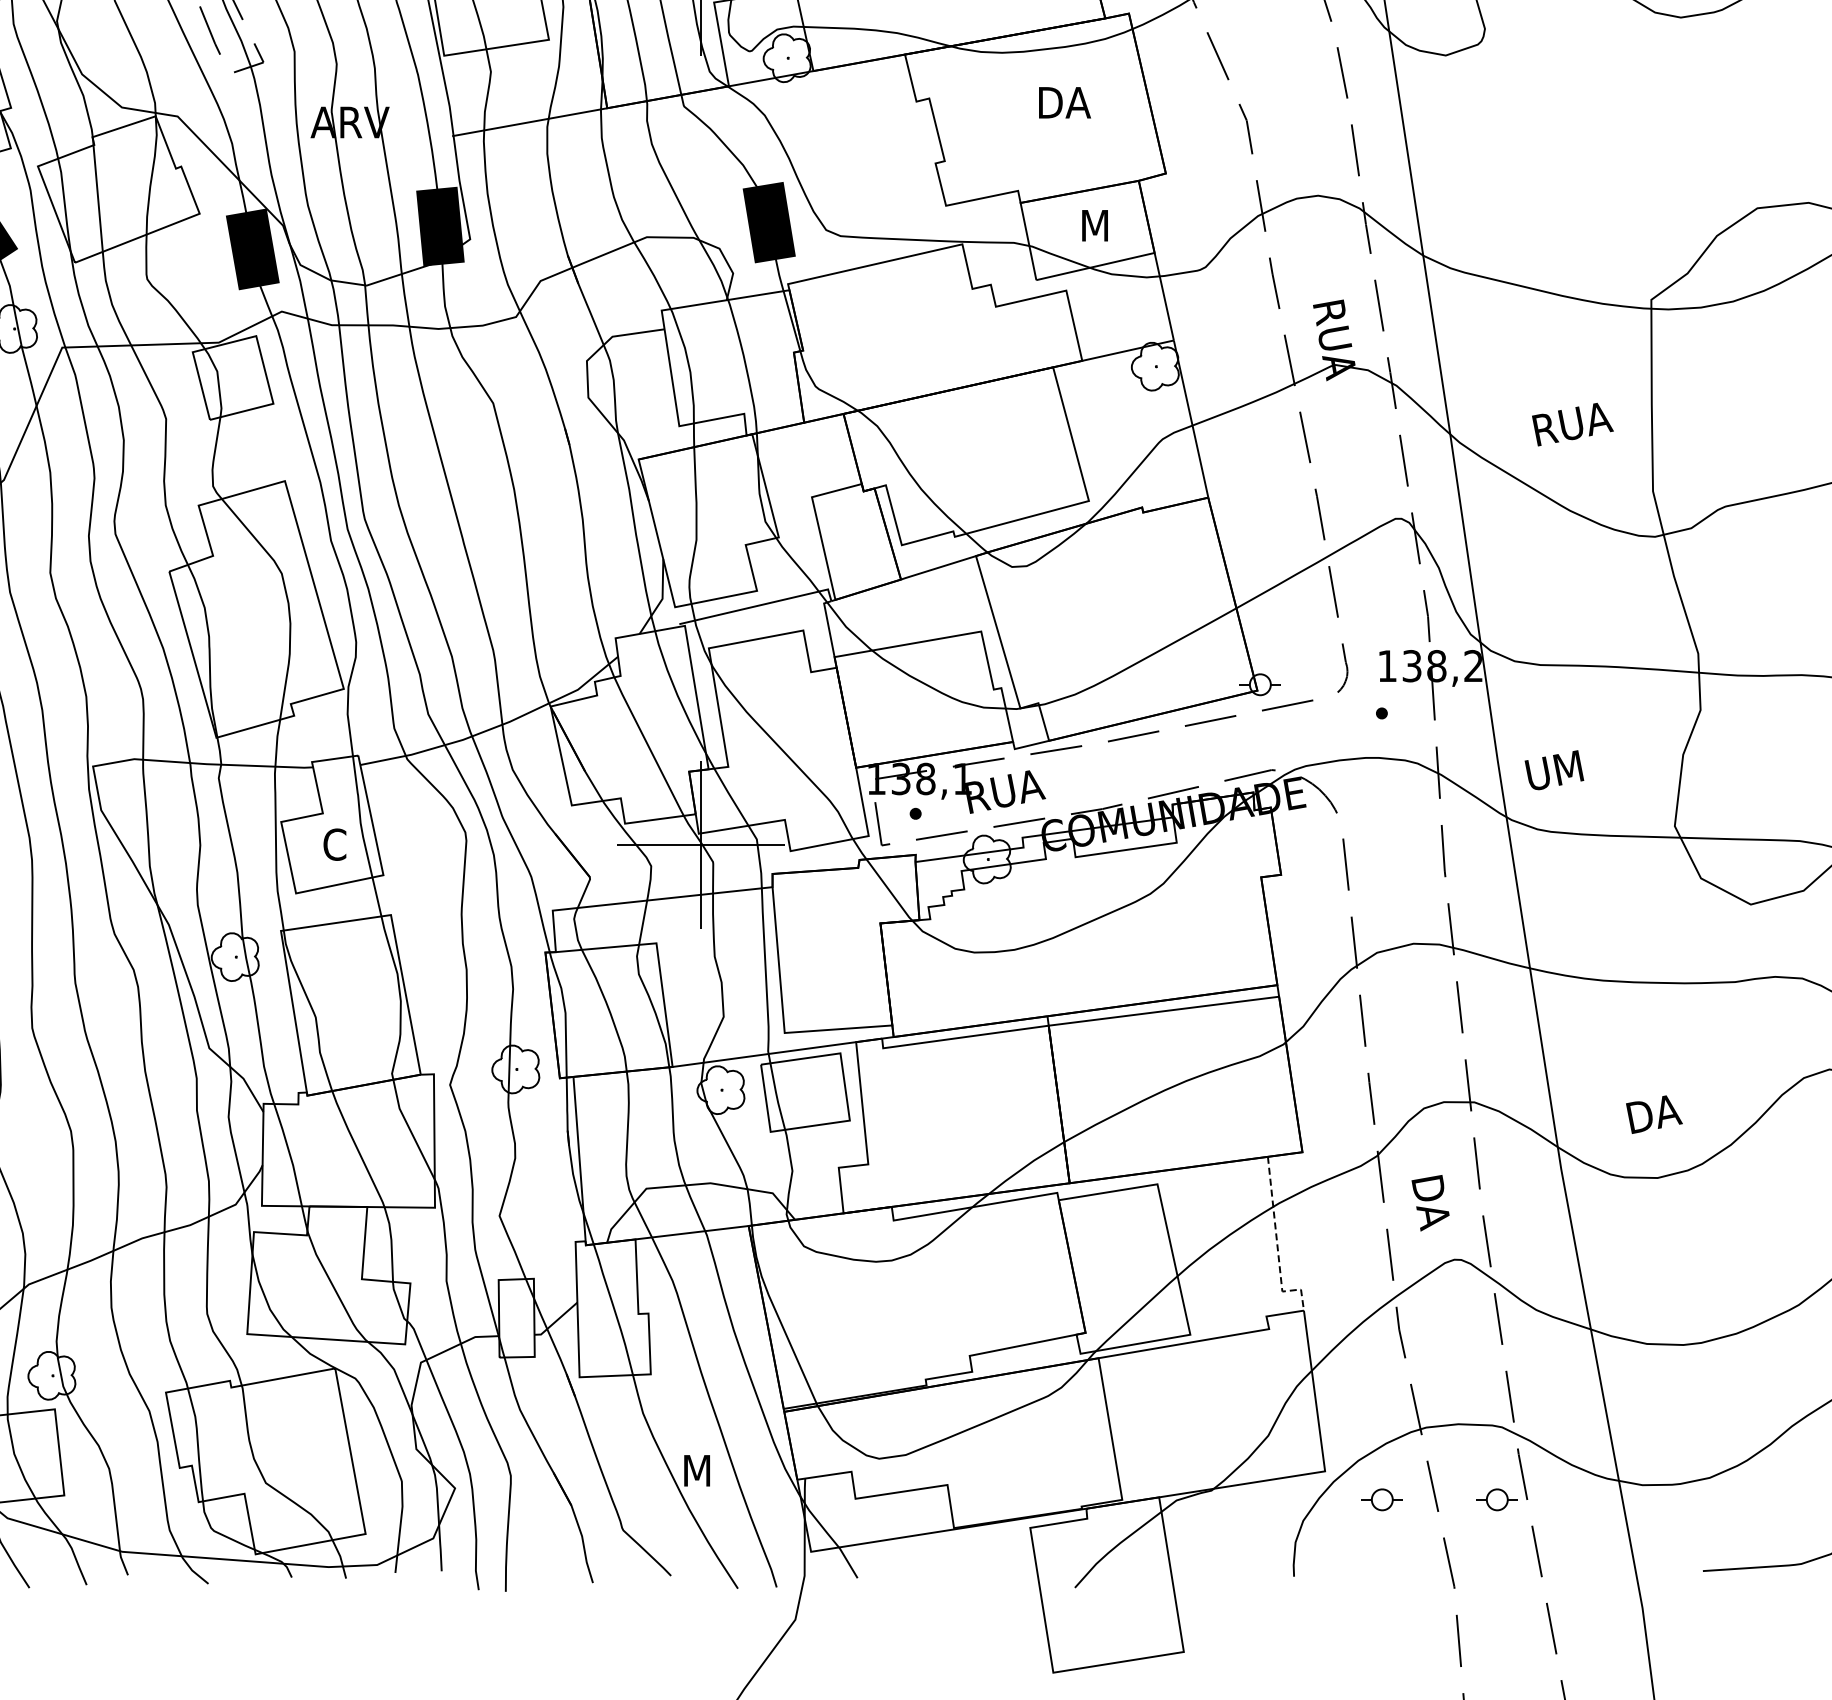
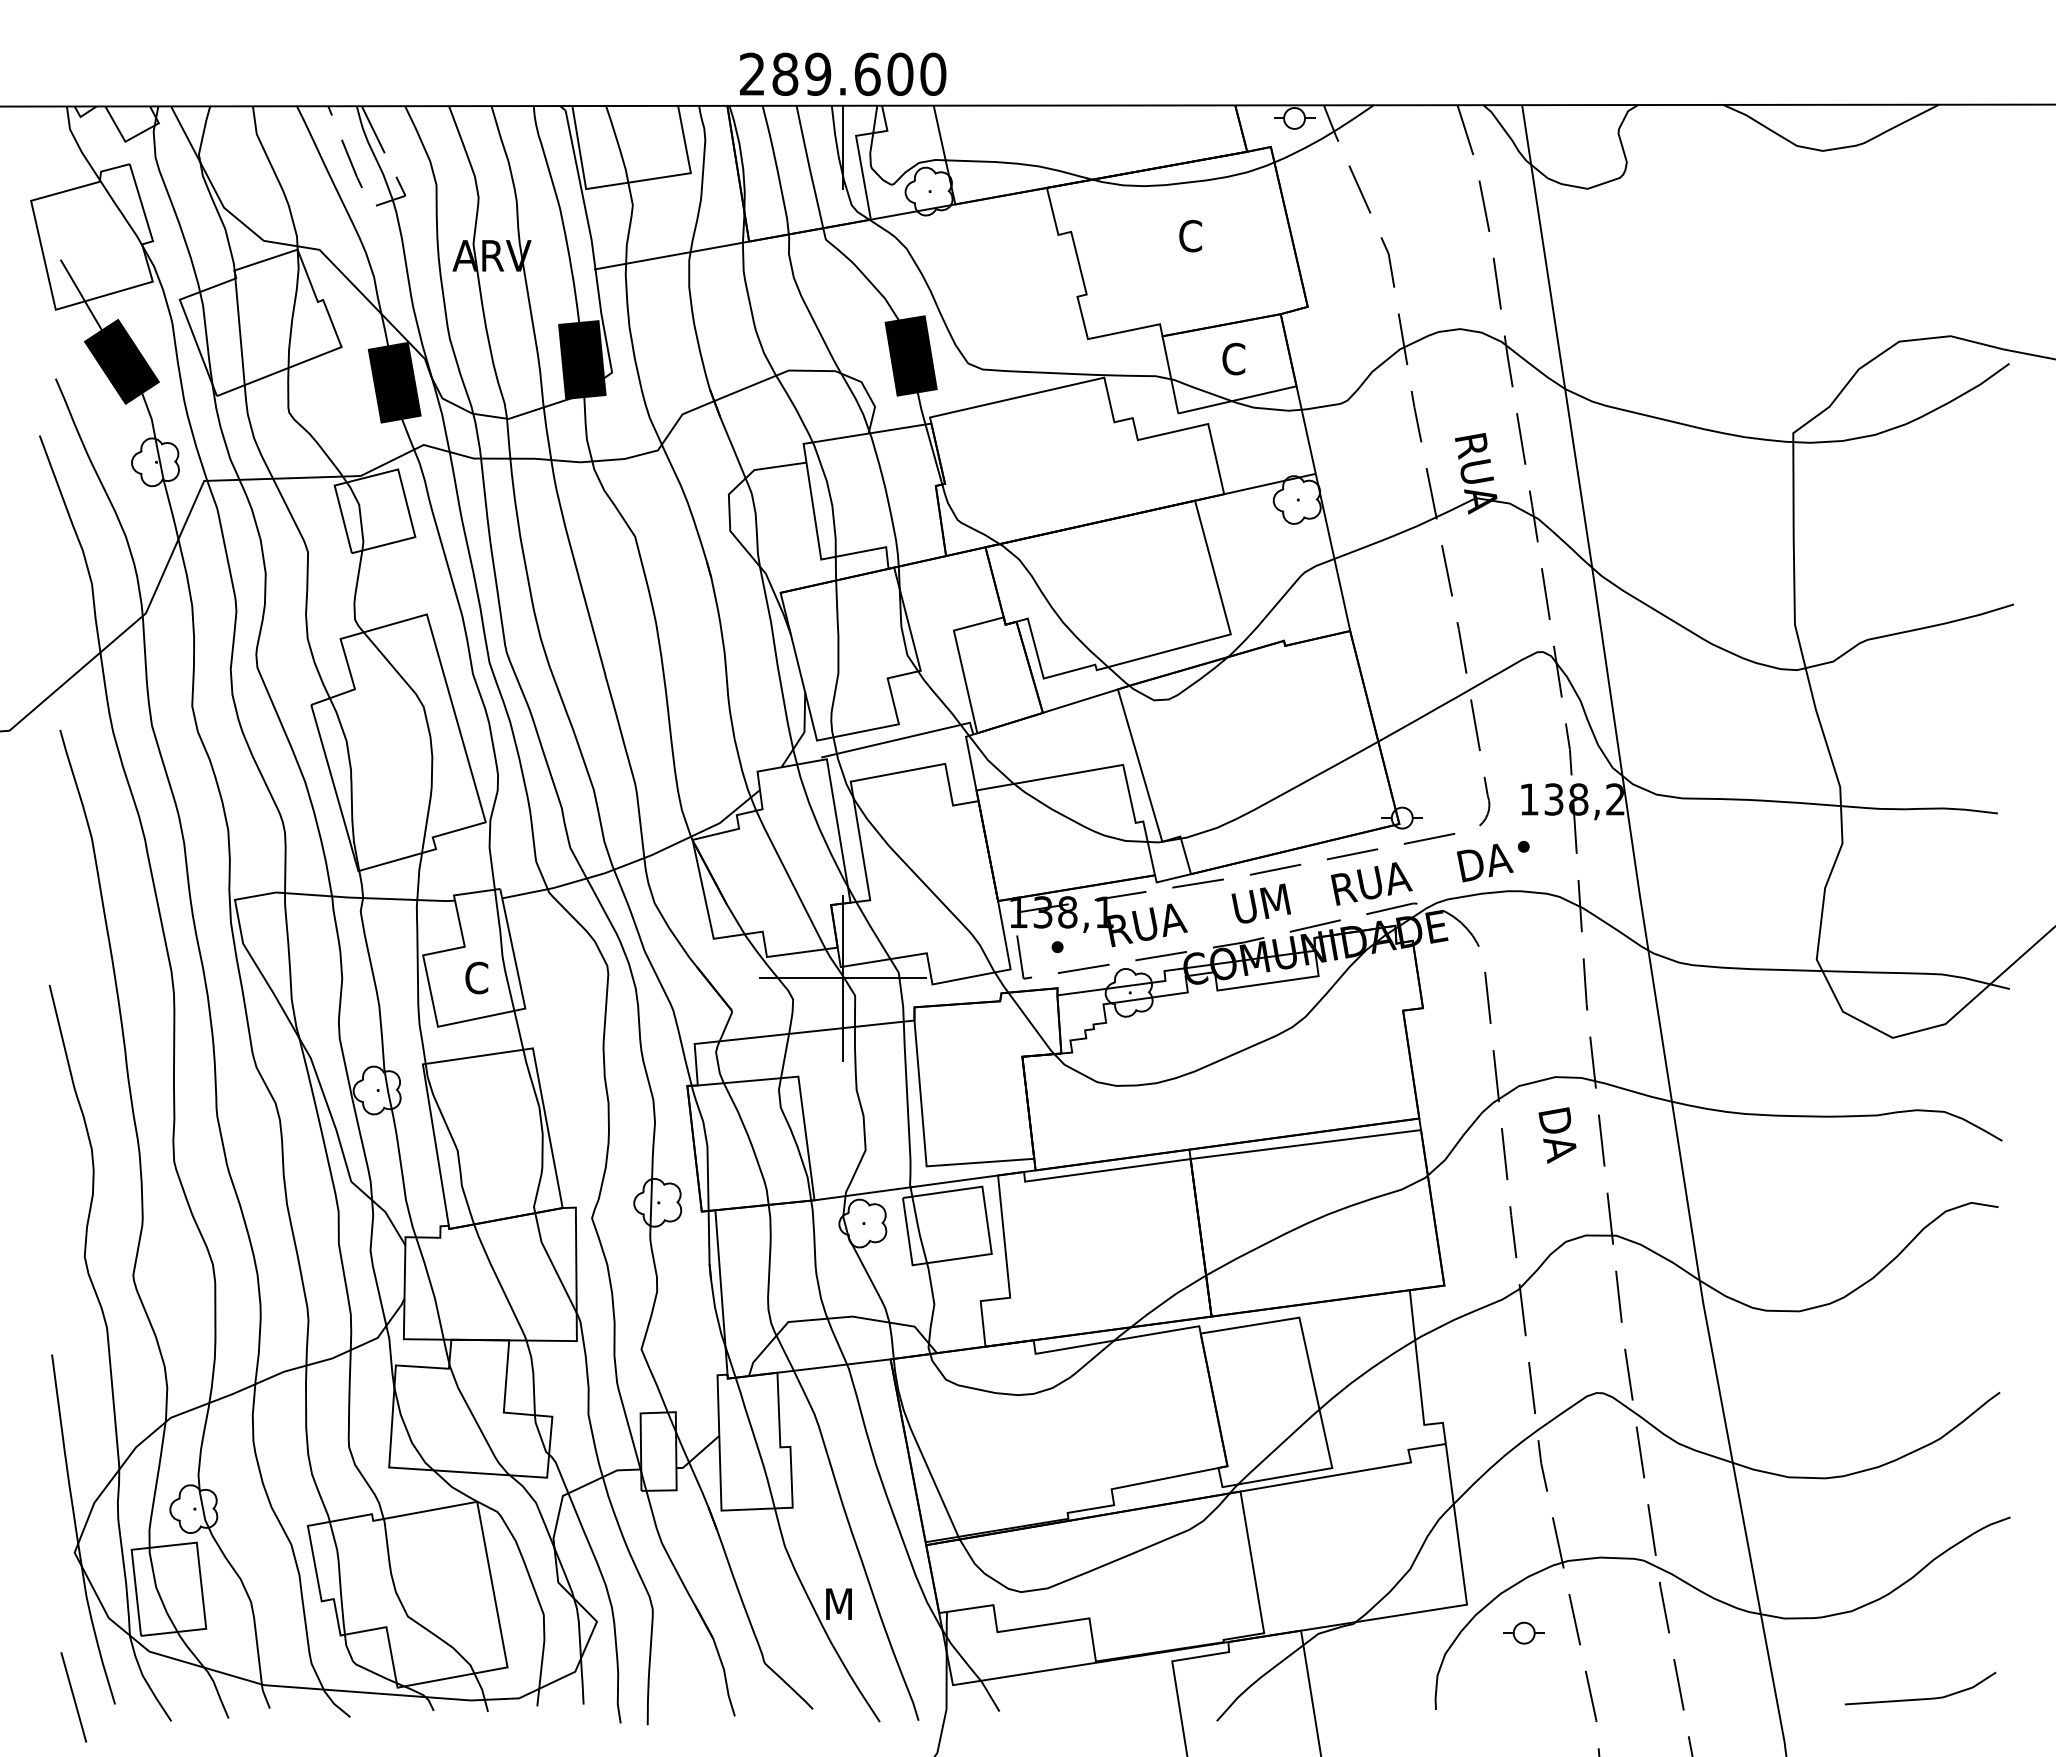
text: (1063, 103) -> (1205, 236), DA -> C
text: (1093, 225) -> (1235, 358), M -> C
text: (1572, 424) -> (1371, 883), moved
text: (1553, 770) -> (1260, 903), moved
text: (1654, 1114) -> (1485, 862), moved
text: (1430, 1203) -> (1557, 1135), moved
line: (1277, 1246) -> (1419, 1379), dashed -> solid
part: (1496, 1499) -> (1638, 1632), removed

